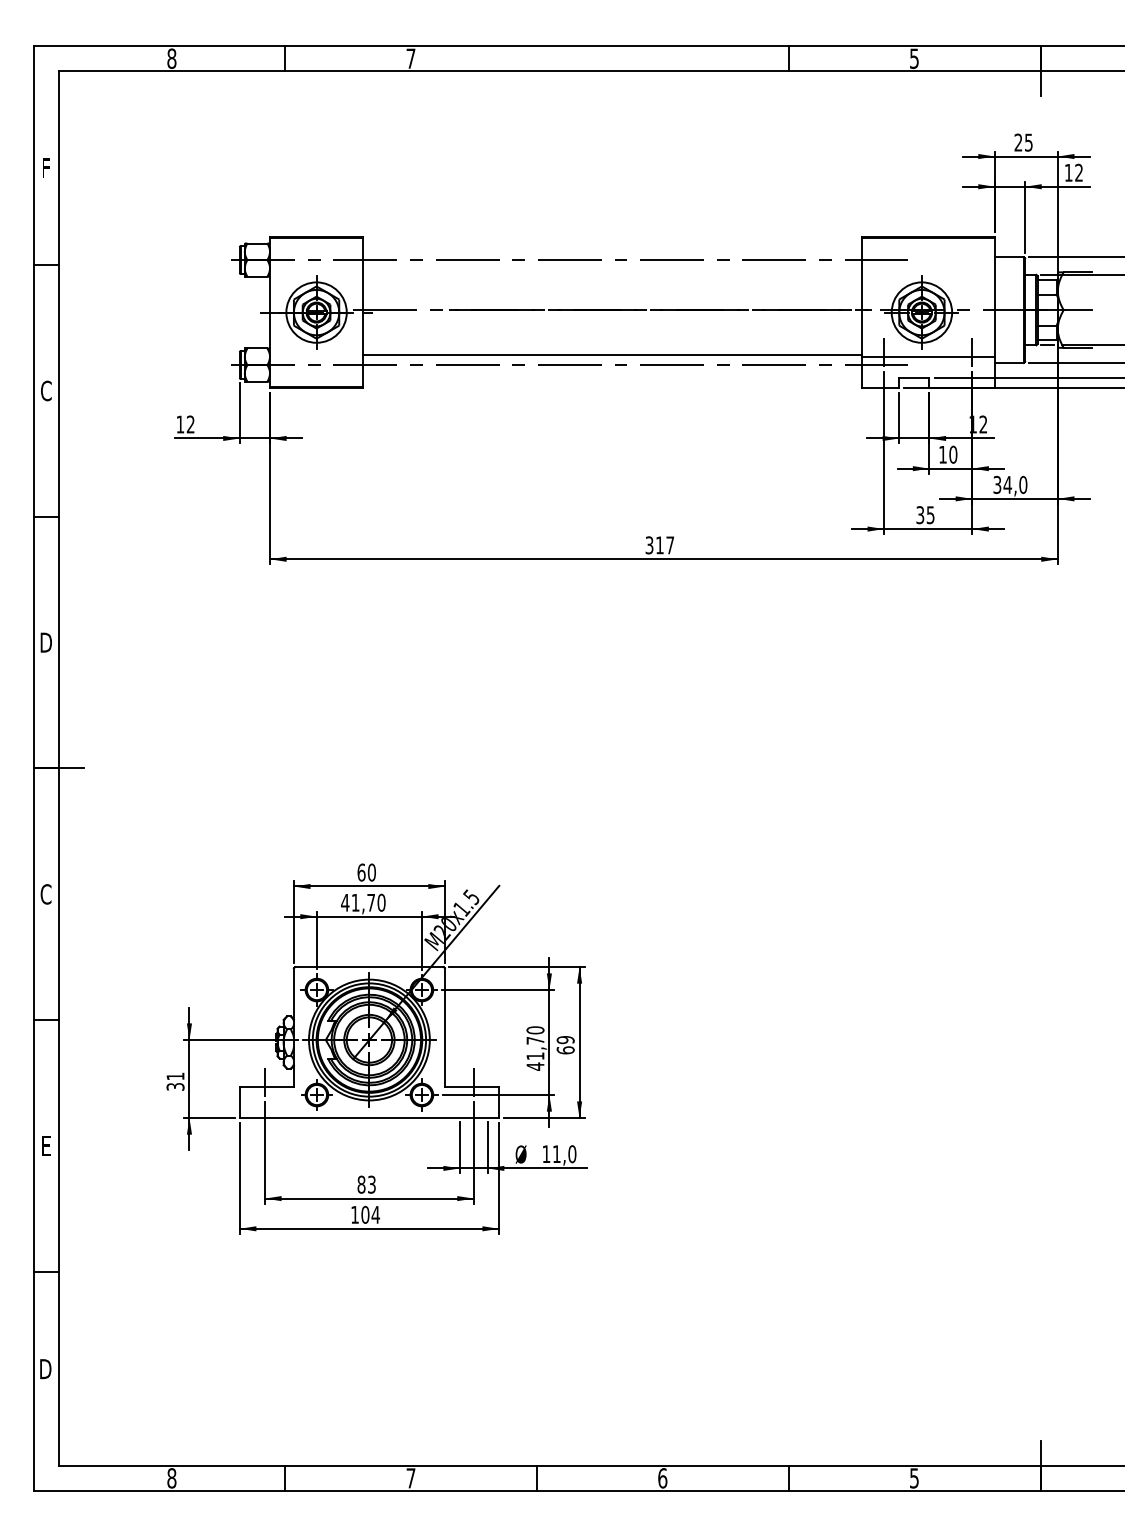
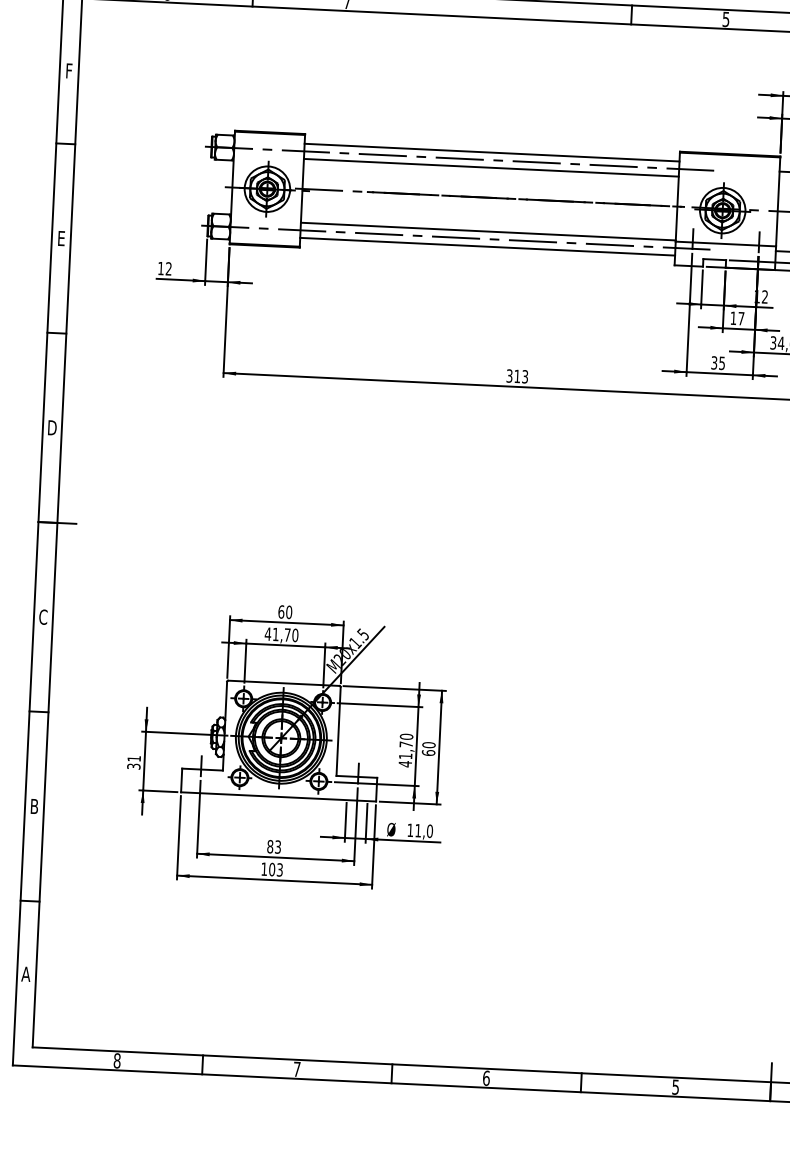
line: (612, 250) -> (492, 152), added
line: (612, 270) -> (491, 168), added
line: (612, 375) -> (487, 247), added
text: (46, 390) -> (61, 238), C -> E
text: (953, 454) -> (741, 318), 10 -> 17
text: (670, 545) -> (525, 376), 317 -> 313
text: (565, 1040) -> (428, 745), 69 -> 60
text: (46, 1146) -> (34, 806), E -> B
text: (375, 1214) -> (279, 869), 104 -> 103
text: (45, 1369) -> (26, 974), D -> A

